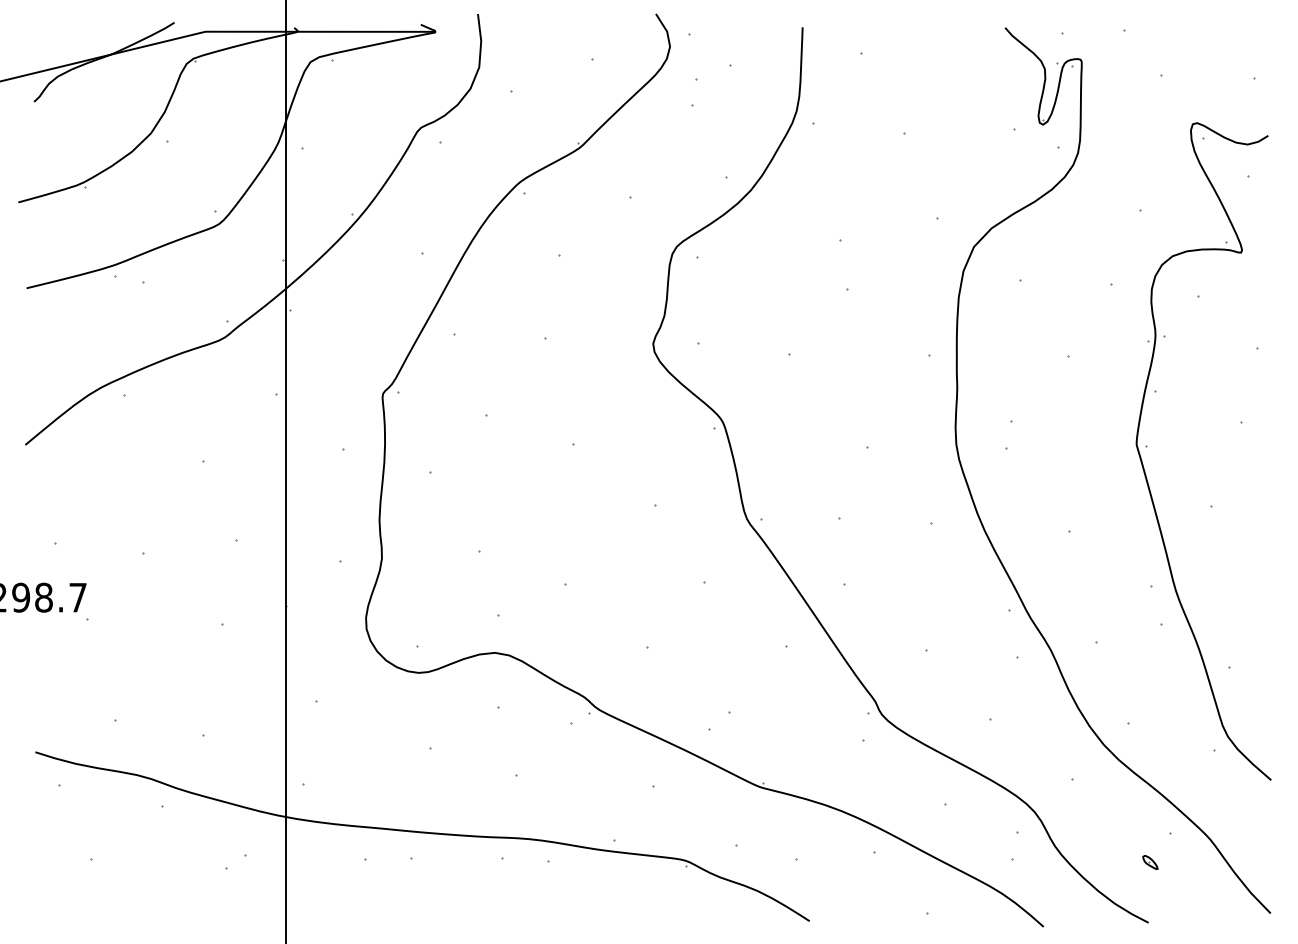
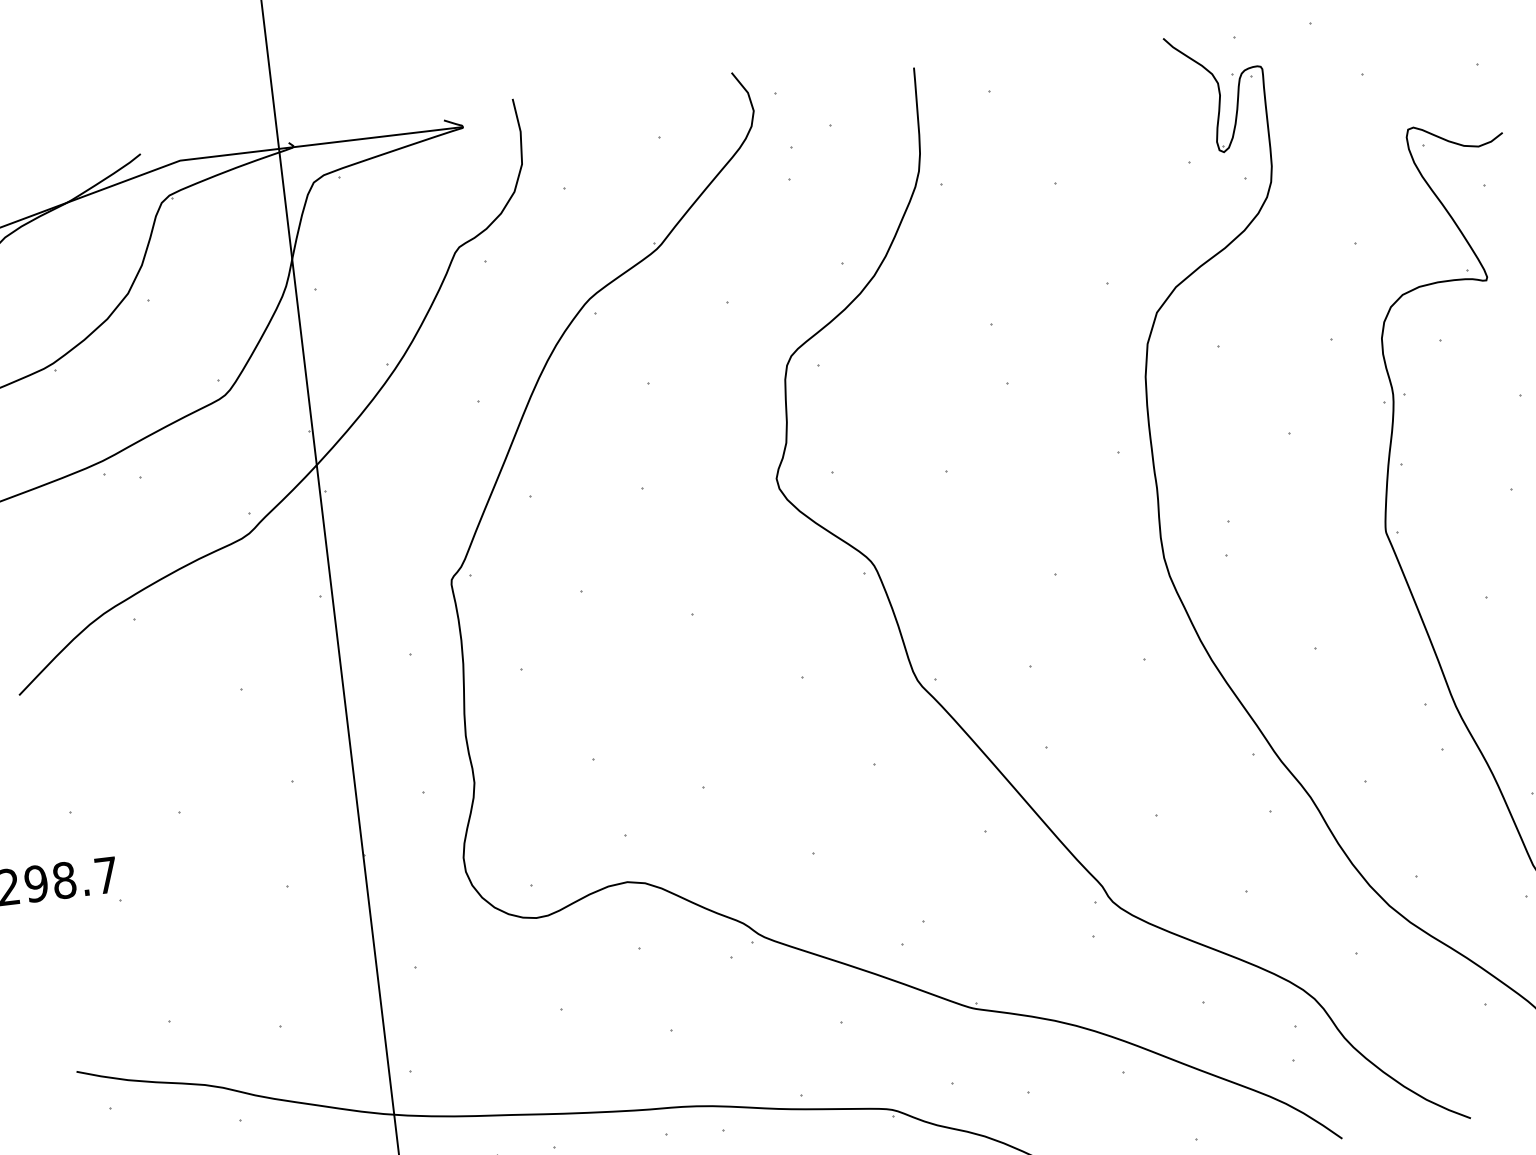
part: (1150, 862) -> (1464, 1043), removed

